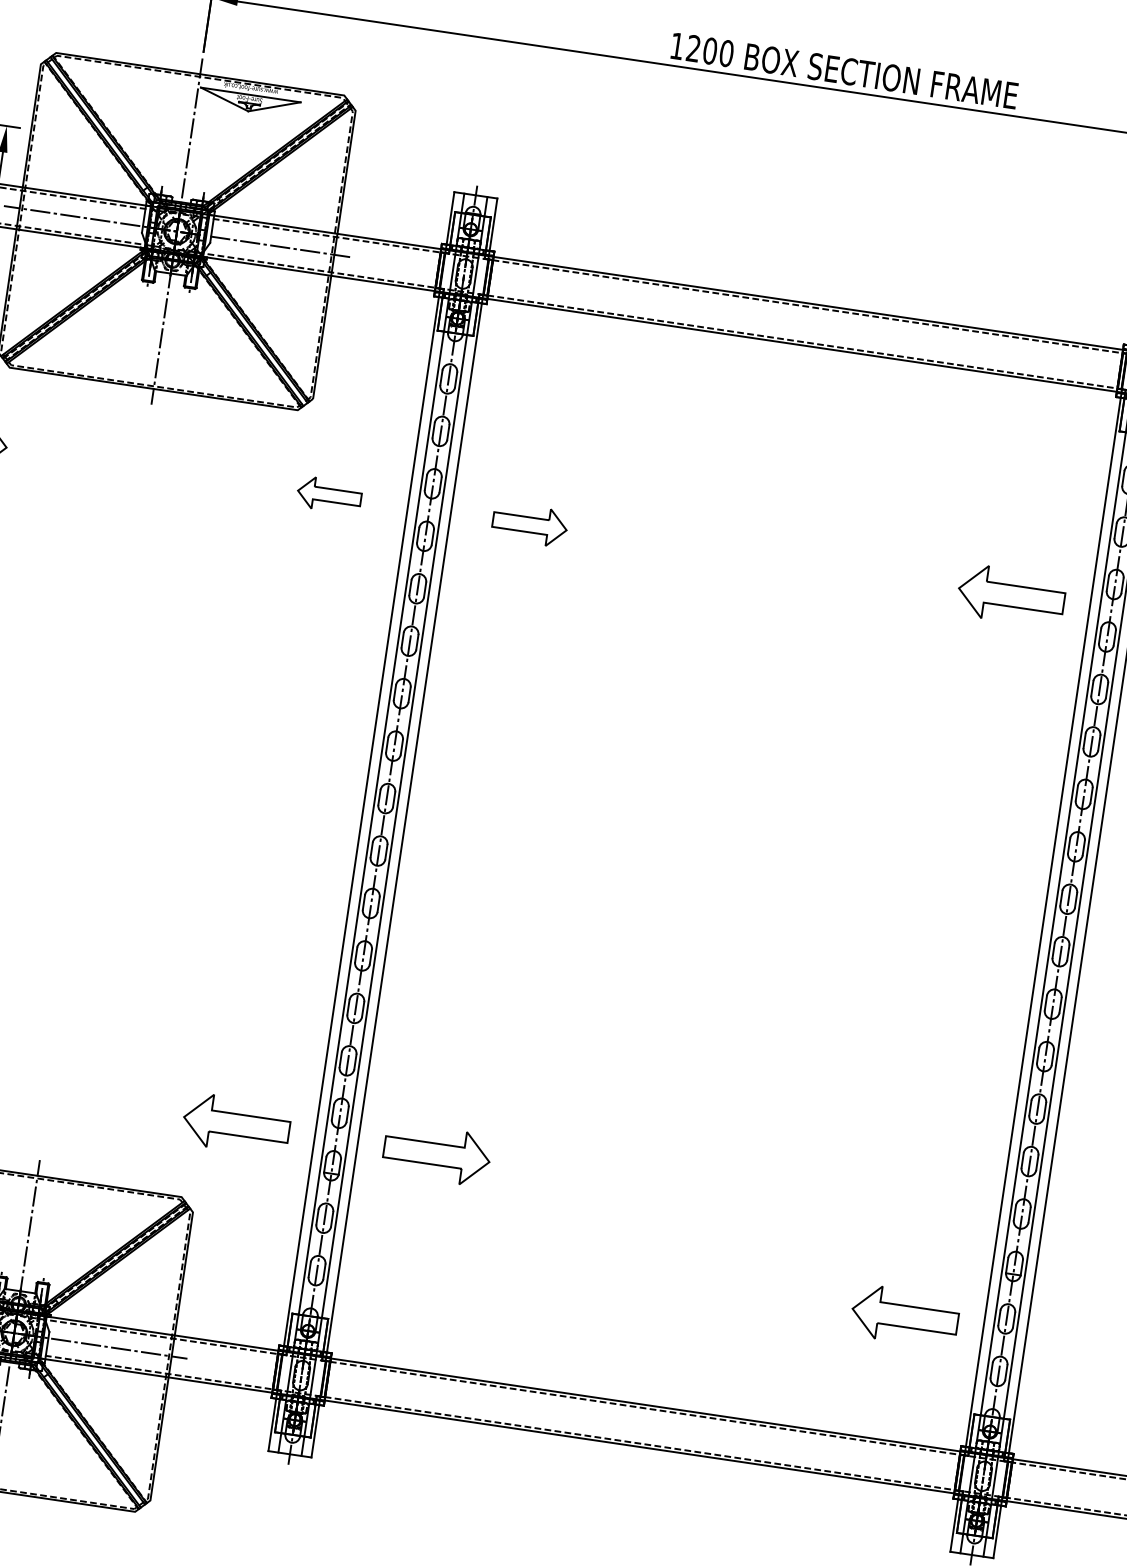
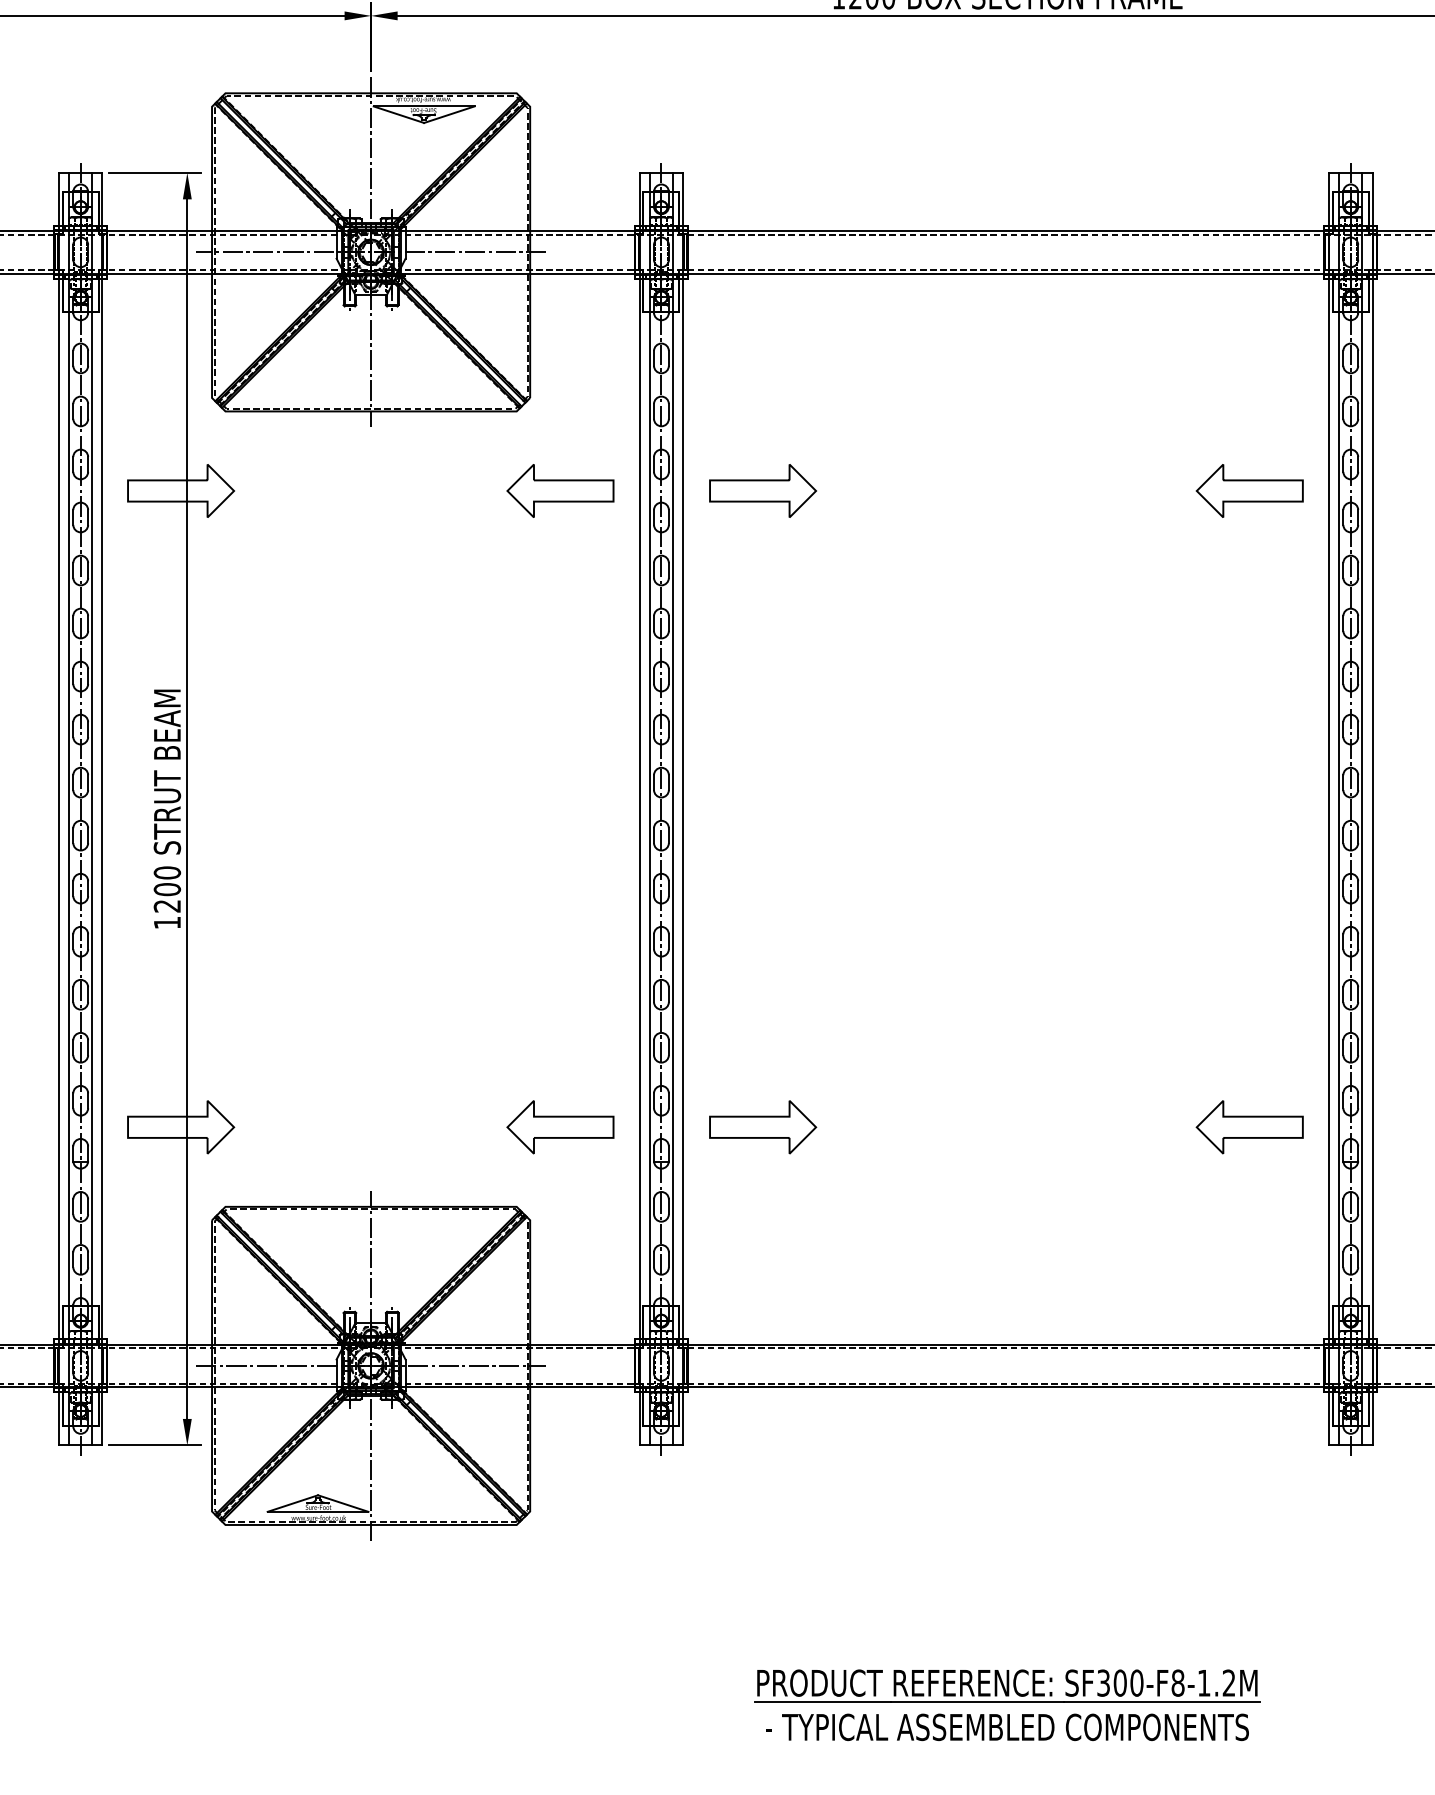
part: (329, 494) -> (560, 490), size x1.67
part: (529, 524) -> (762, 490), size x1.43
part: (904, 1316) -> (1249, 1127), moved

